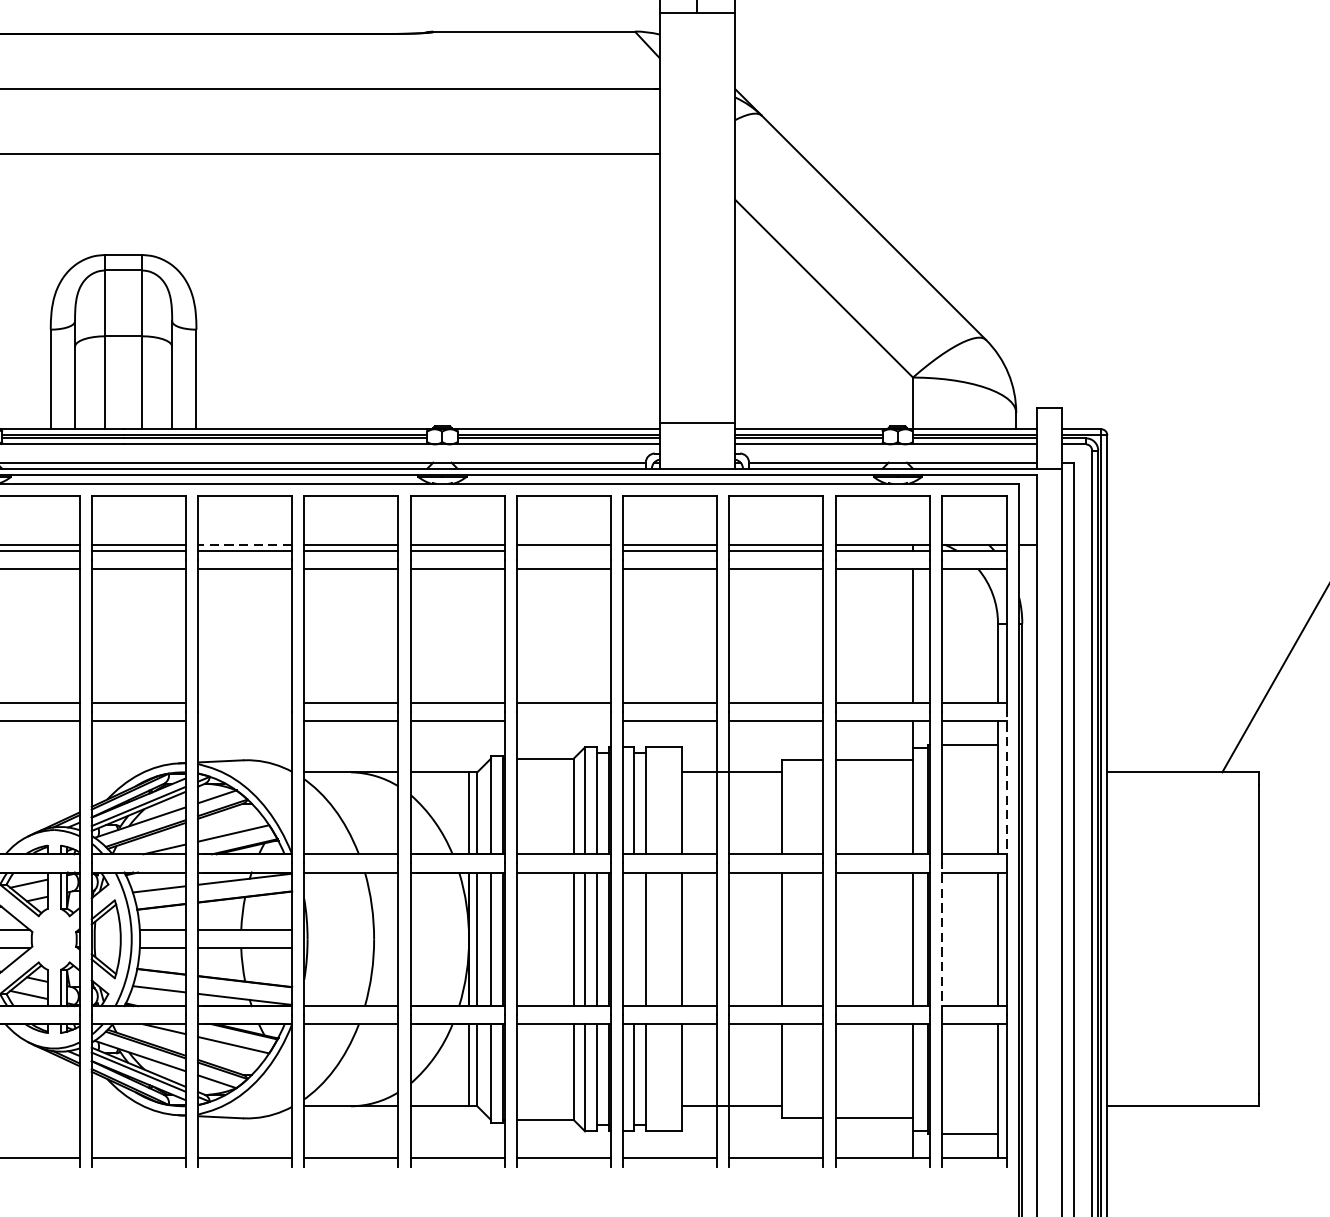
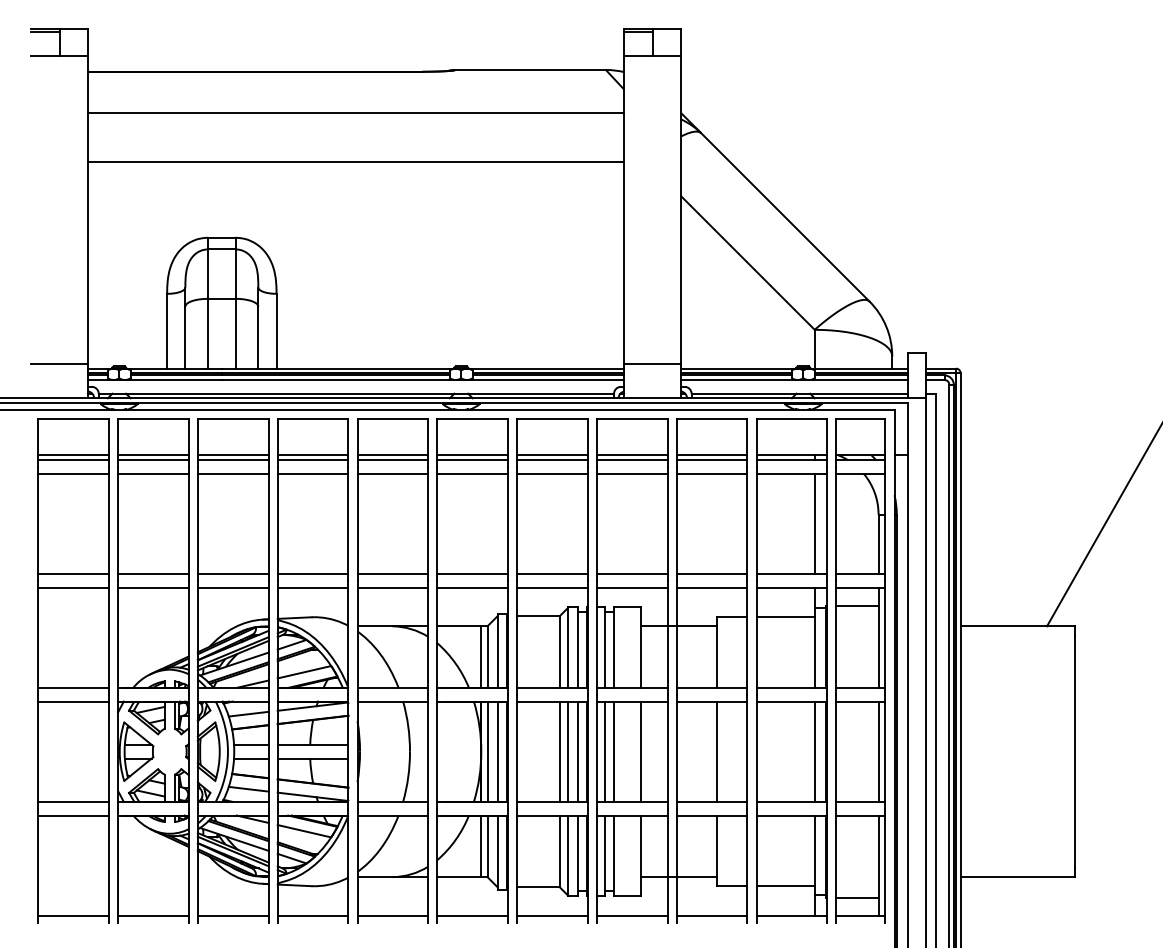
line: (244, 544) -> (312, 455), dashed -> solid
line: (563, 550) -> (552, 459), added
line: (244, 702) -> (312, 573), added
line: (244, 720) -> (312, 587), added
line: (563, 720) -> (552, 587), added
line: (1007, 787) -> (885, 637), dashed -> solid
line: (633, 939) -> (604, 751), added
line: (942, 939) -> (836, 751), dashed -> solid

